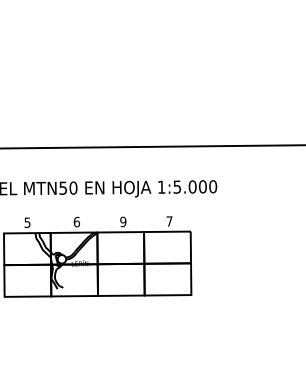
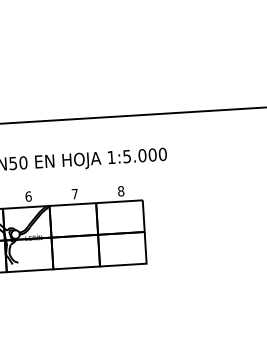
text: (123, 221) -> (75, 193), 9 -> 7
text: (169, 221) -> (121, 191), 7 -> 8

